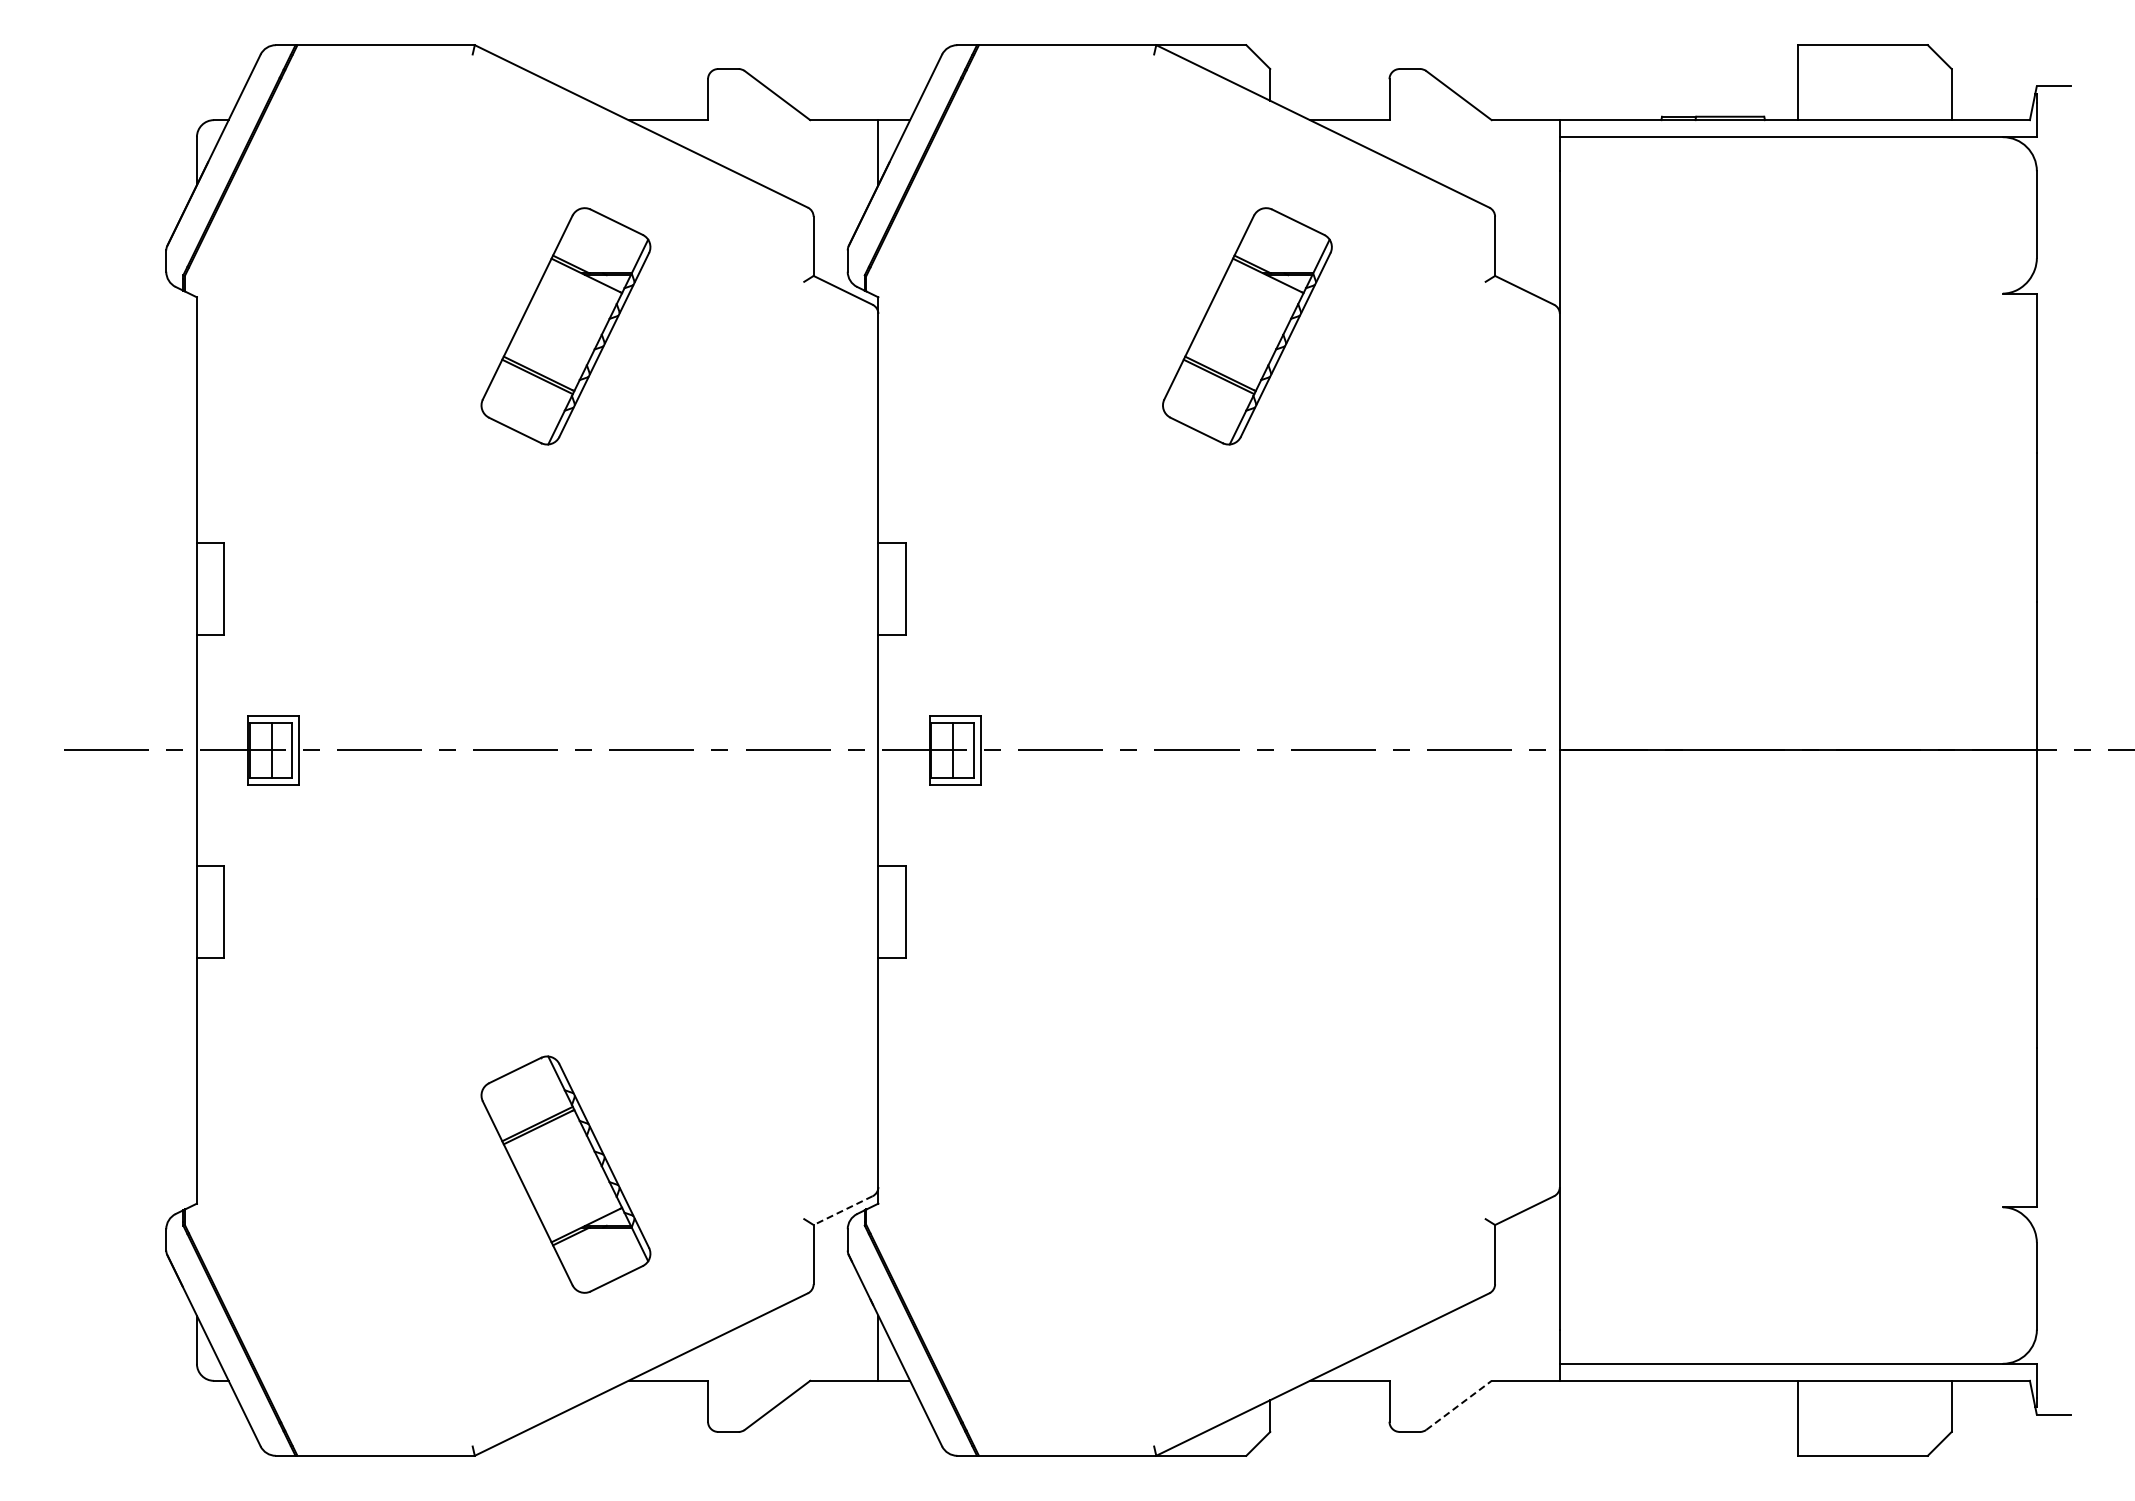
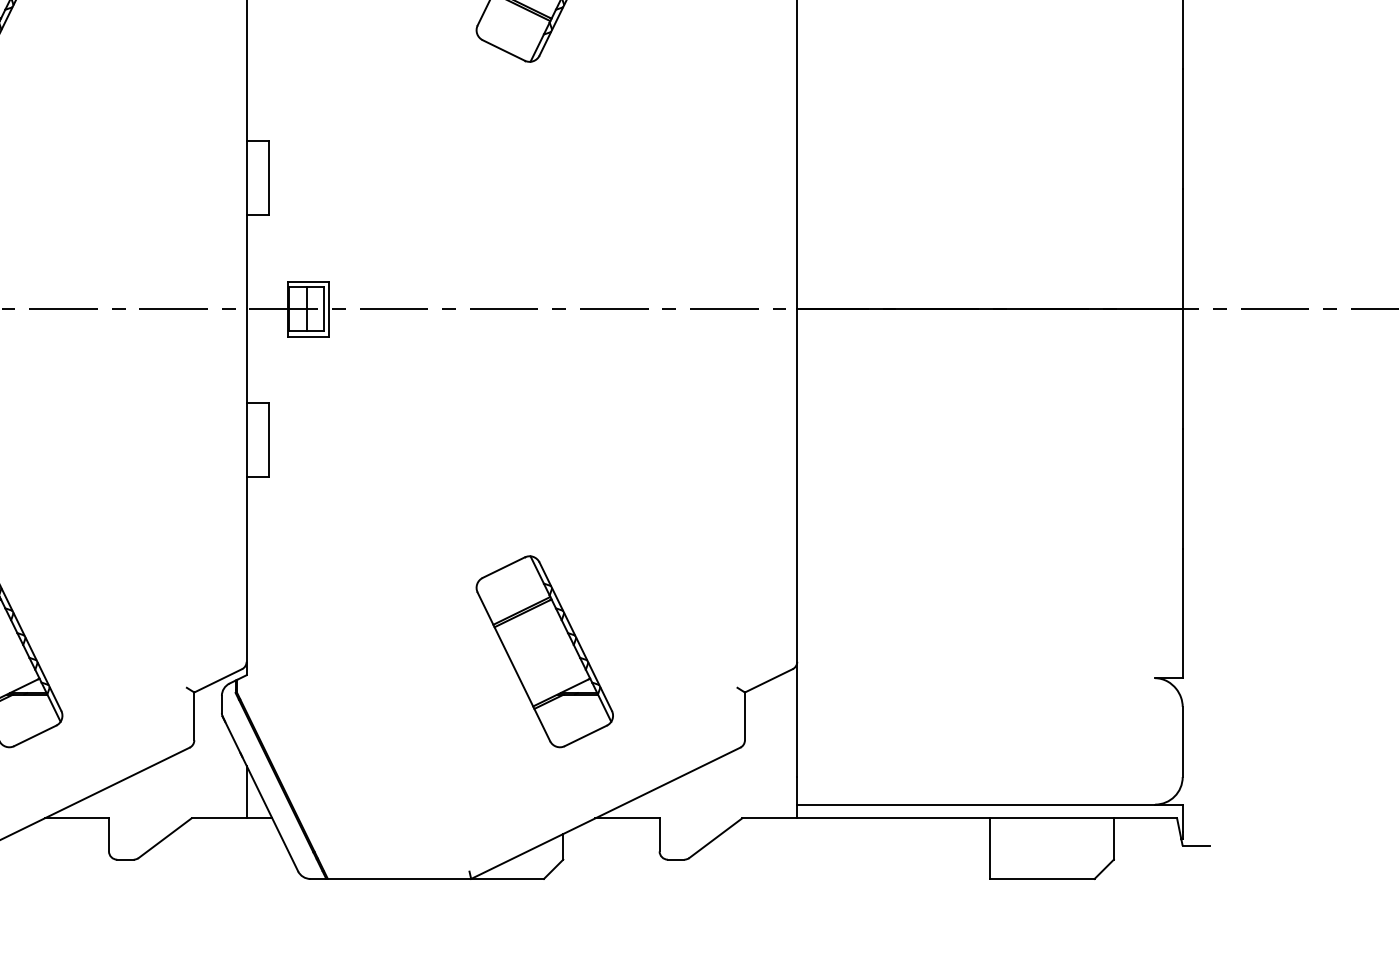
part: (1247, 1174) -> (544, 651), added
line: (843, 1210) -> (218, 680), dashed -> solid
line: (1459, 1405) -> (716, 838), dashed -> solid

